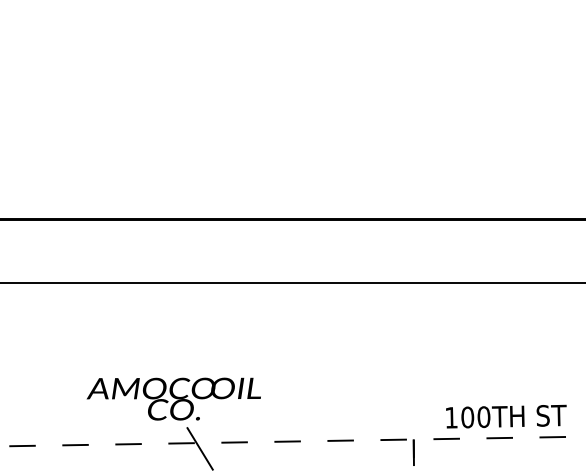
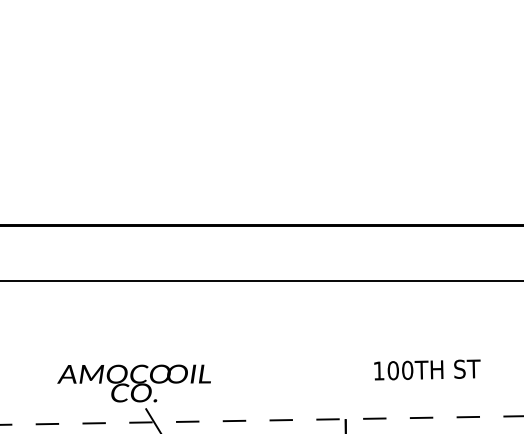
text: (506, 416) -> (427, 369), moved

